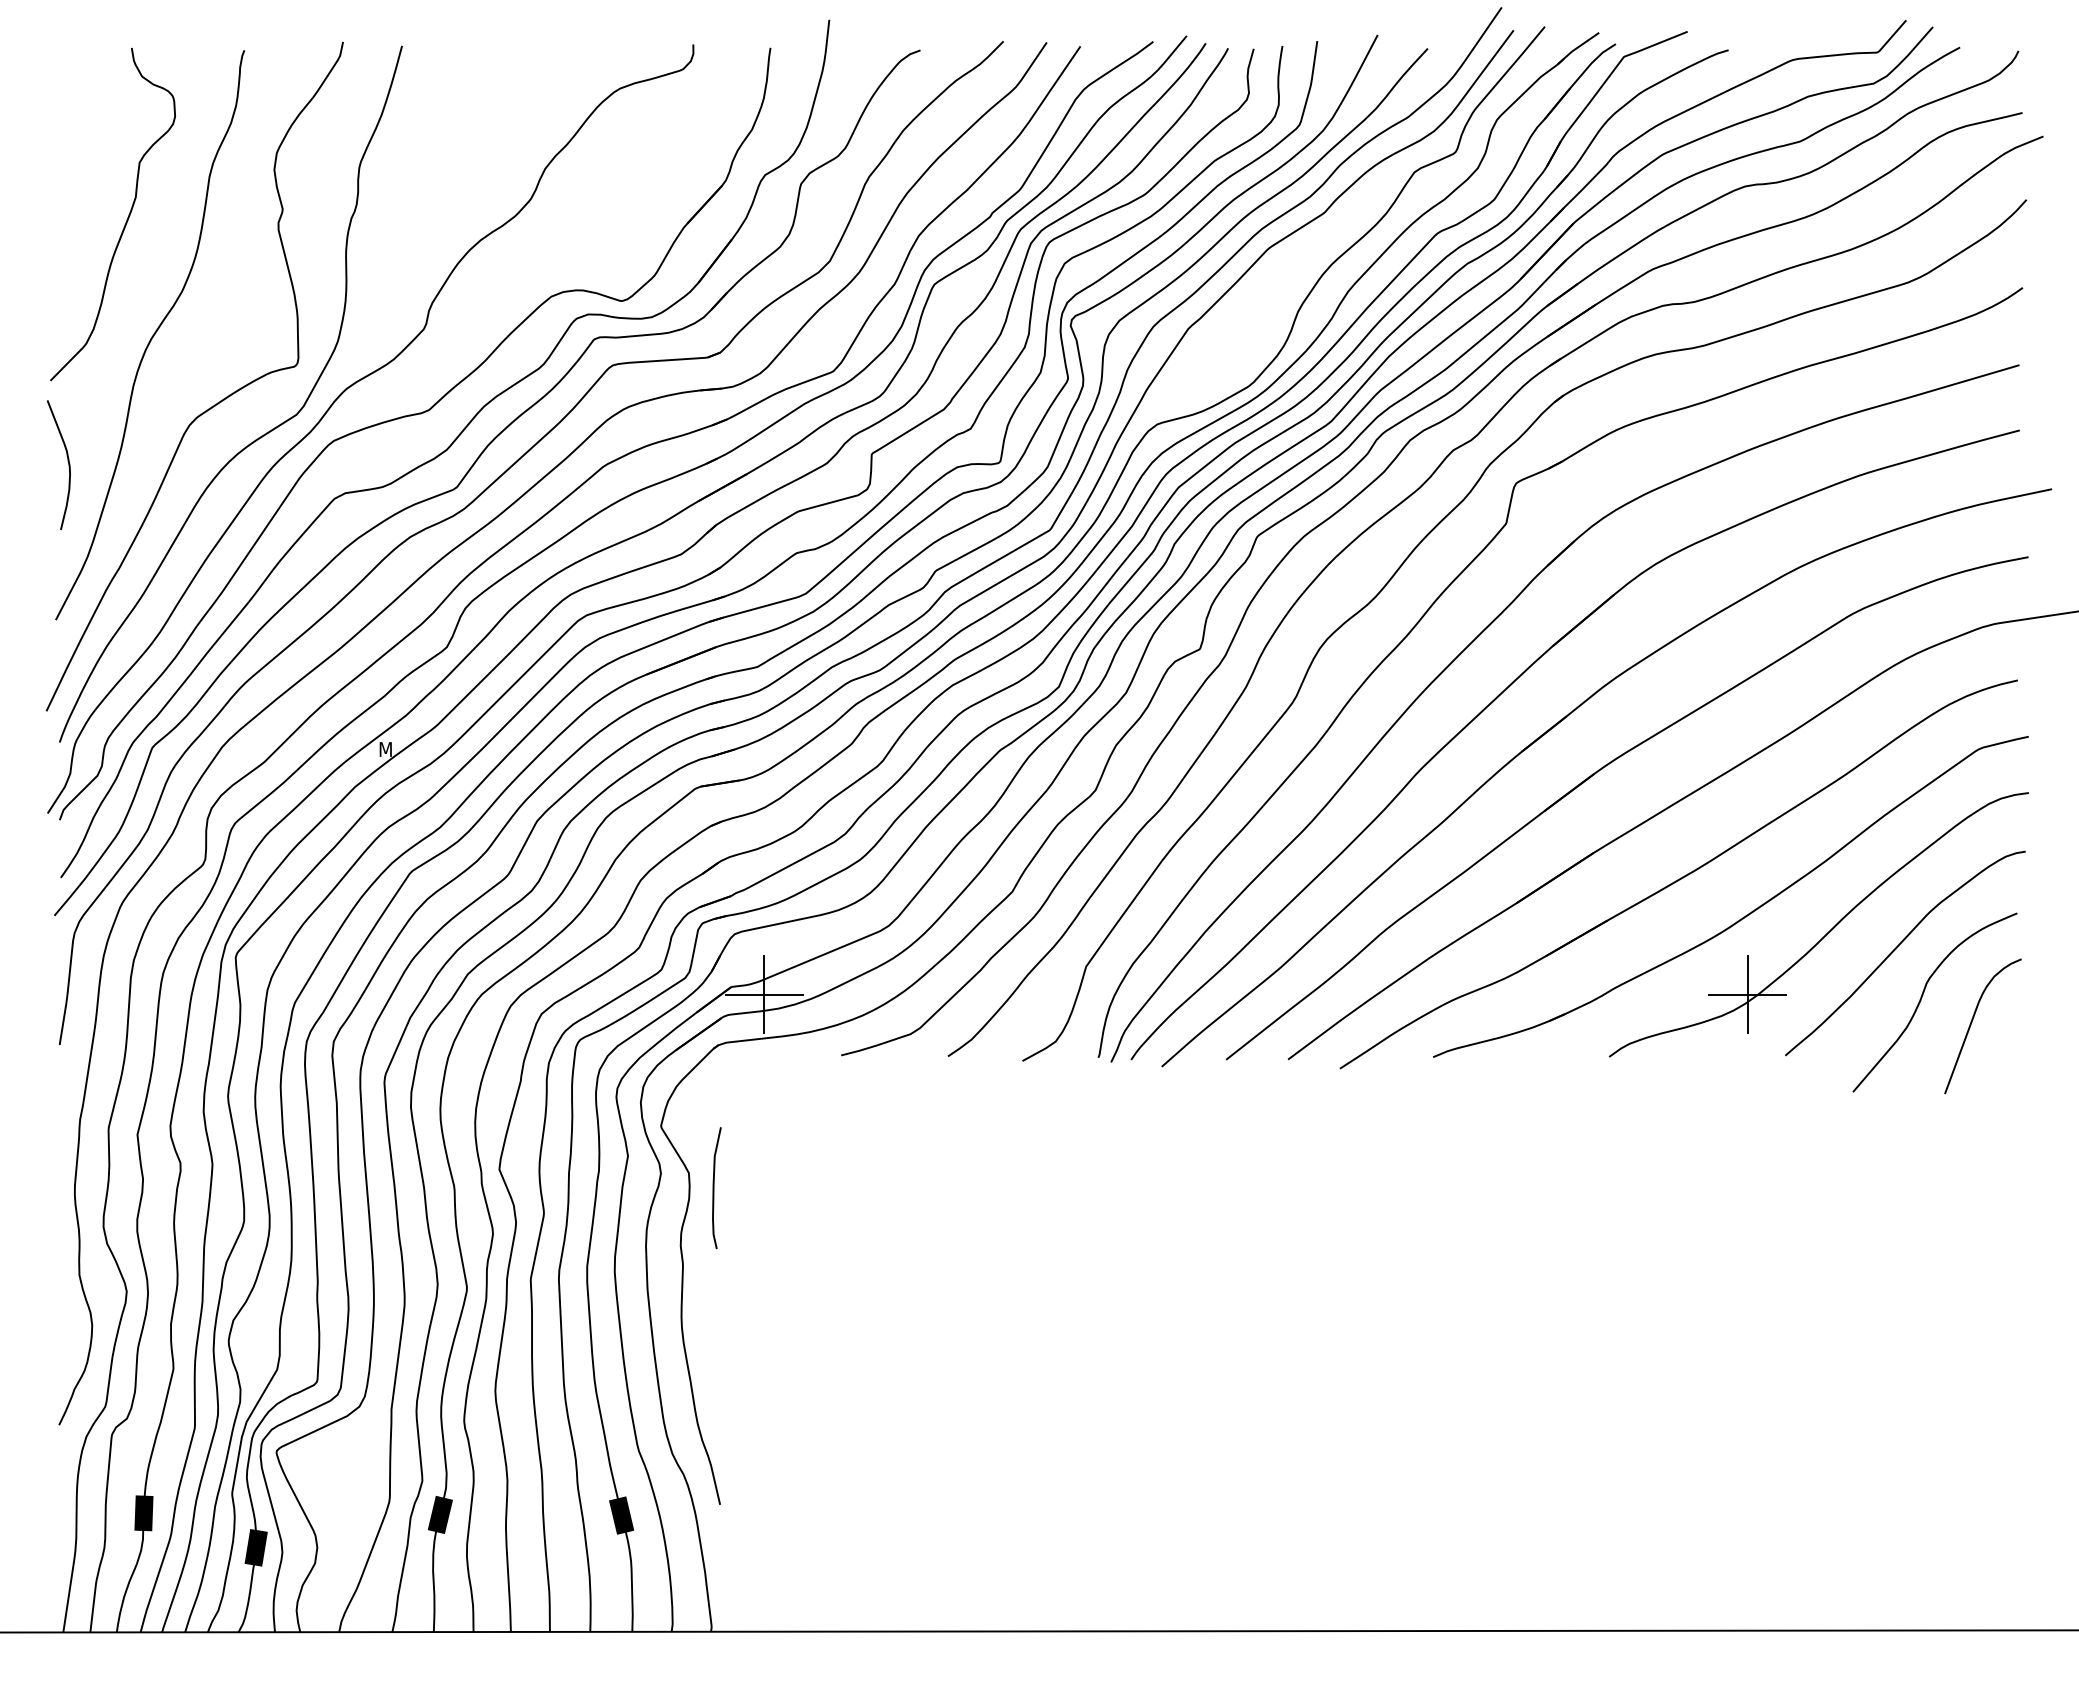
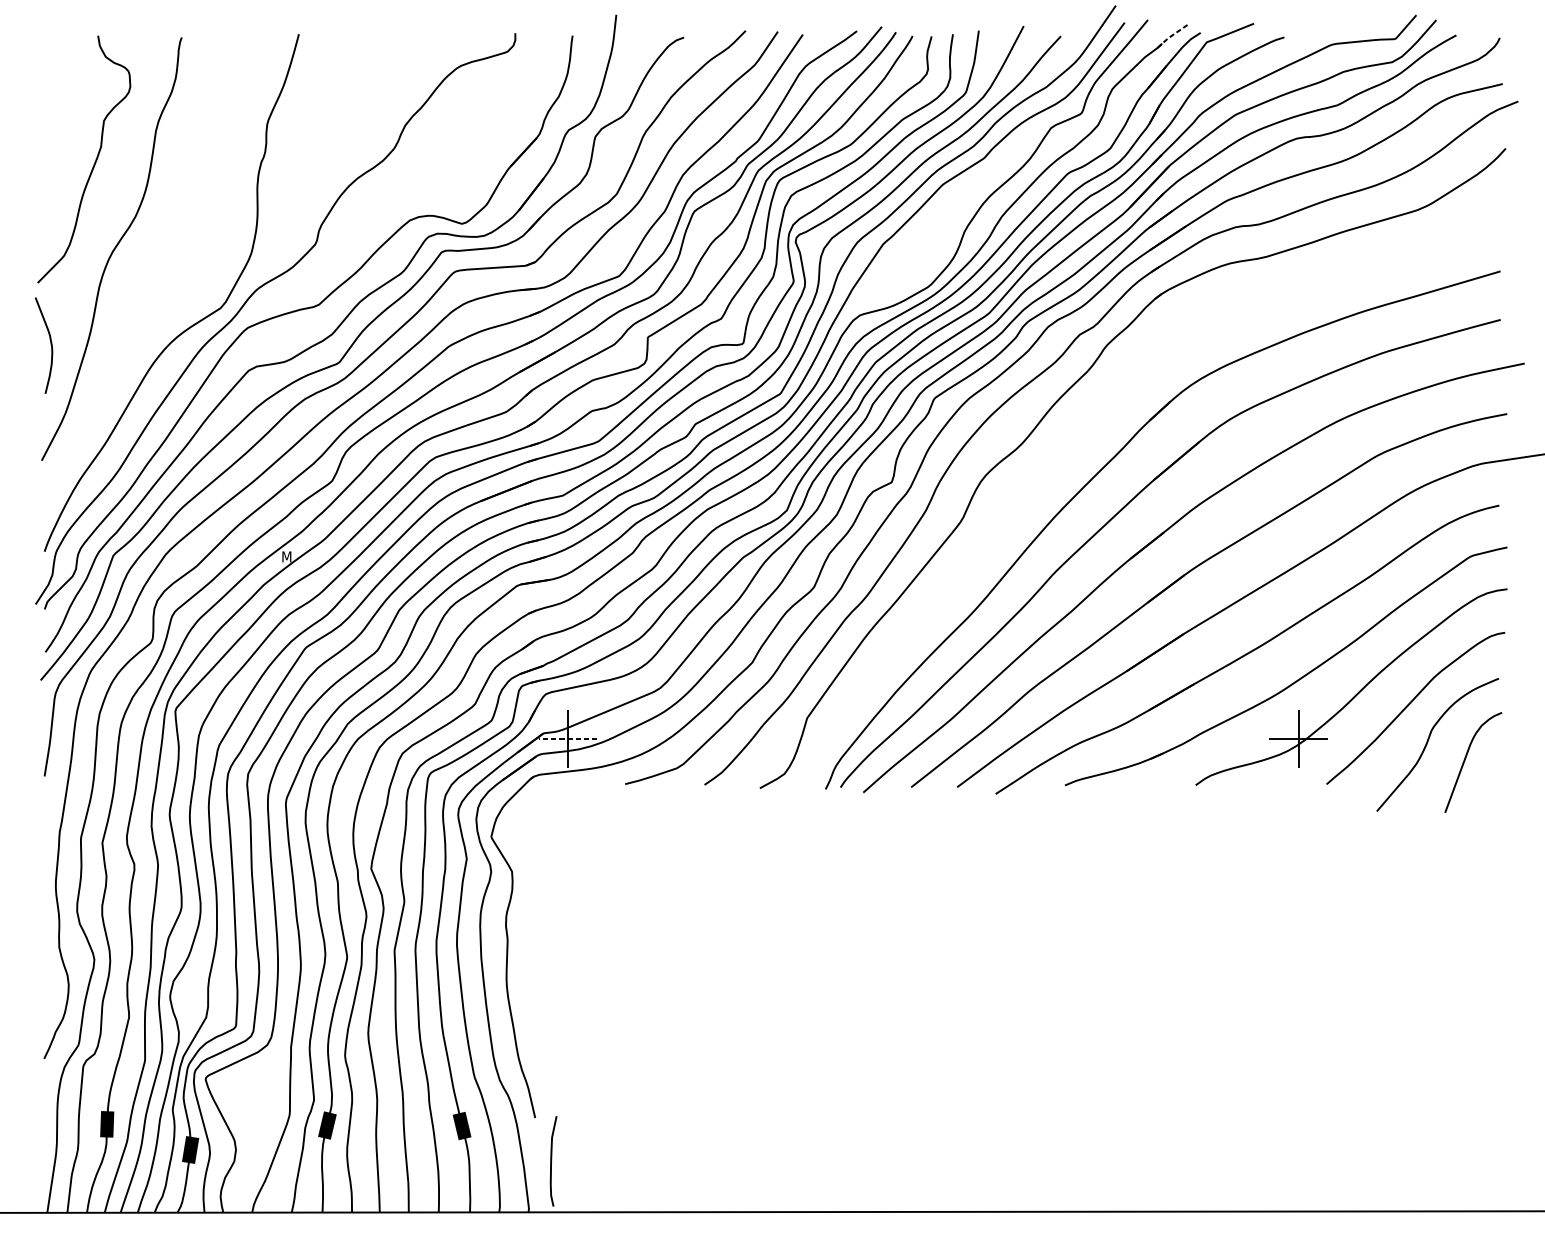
line: (1577, 48) -> (1172, 36), solid -> dashed
curve: (214, 404) -> (159, 300), removed
part: (1462, 573) -> (1086, 426), removed
line: (763, 994) -> (567, 738), solid -> dashed
curve: (714, 1188) -> (551, 1161), moved

